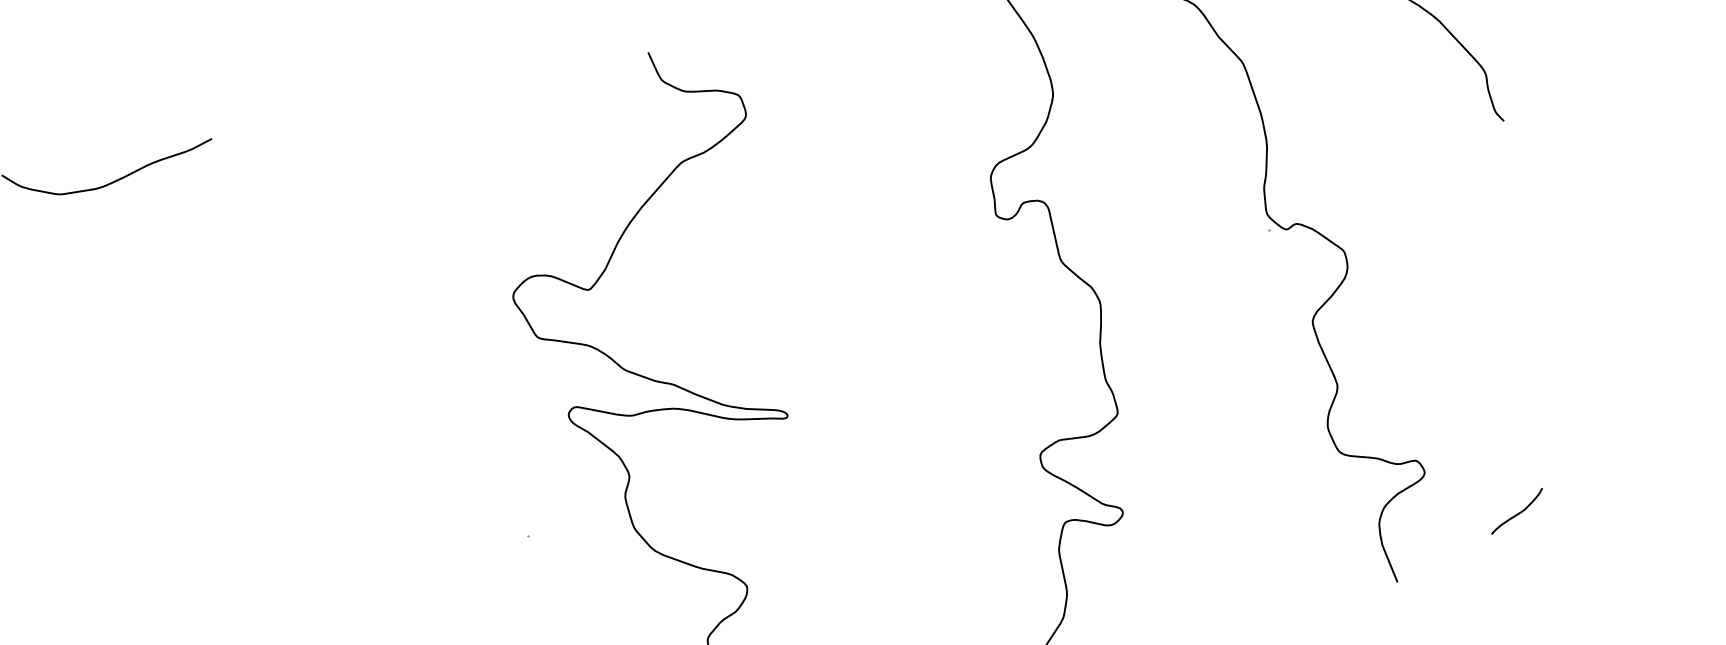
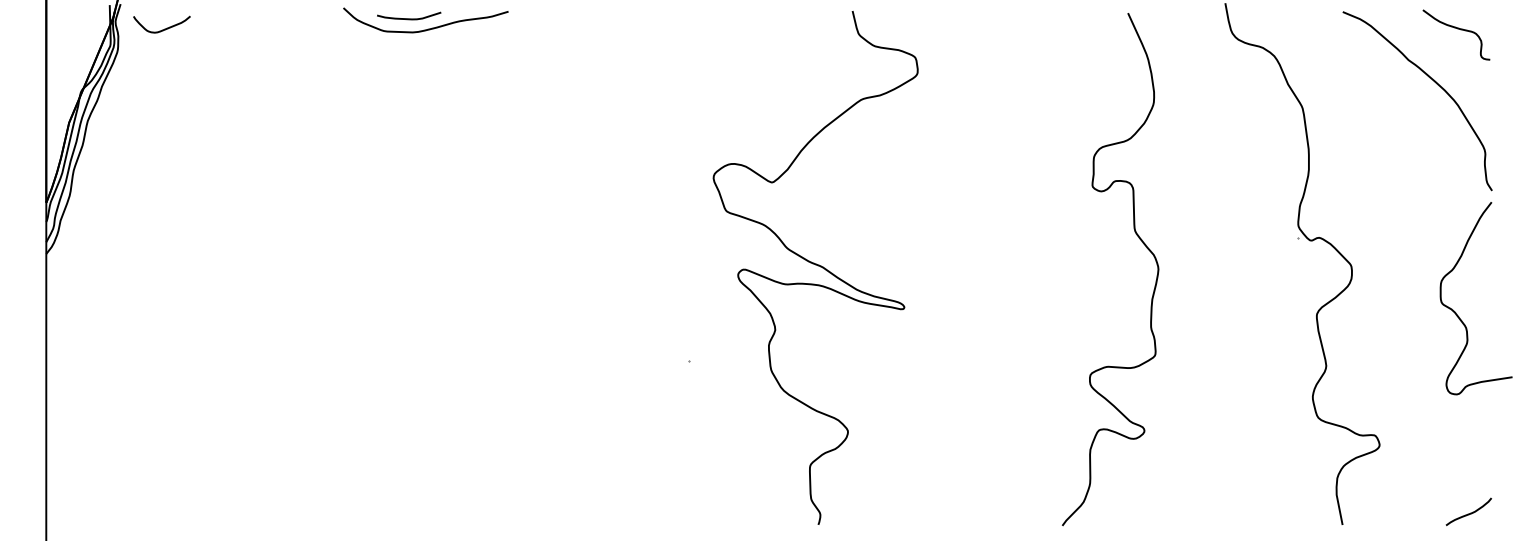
curve: (88, 172) -> (409, 18), added
curve: (1489, 284) -> (1456, 312), added
curve: (1516, 513) -> (1468, 513), moved

